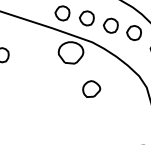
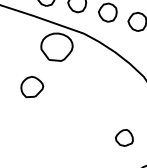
part: (91, 88) -> (32, 86), moved
part: (123, 123) -> (123, 137), added

